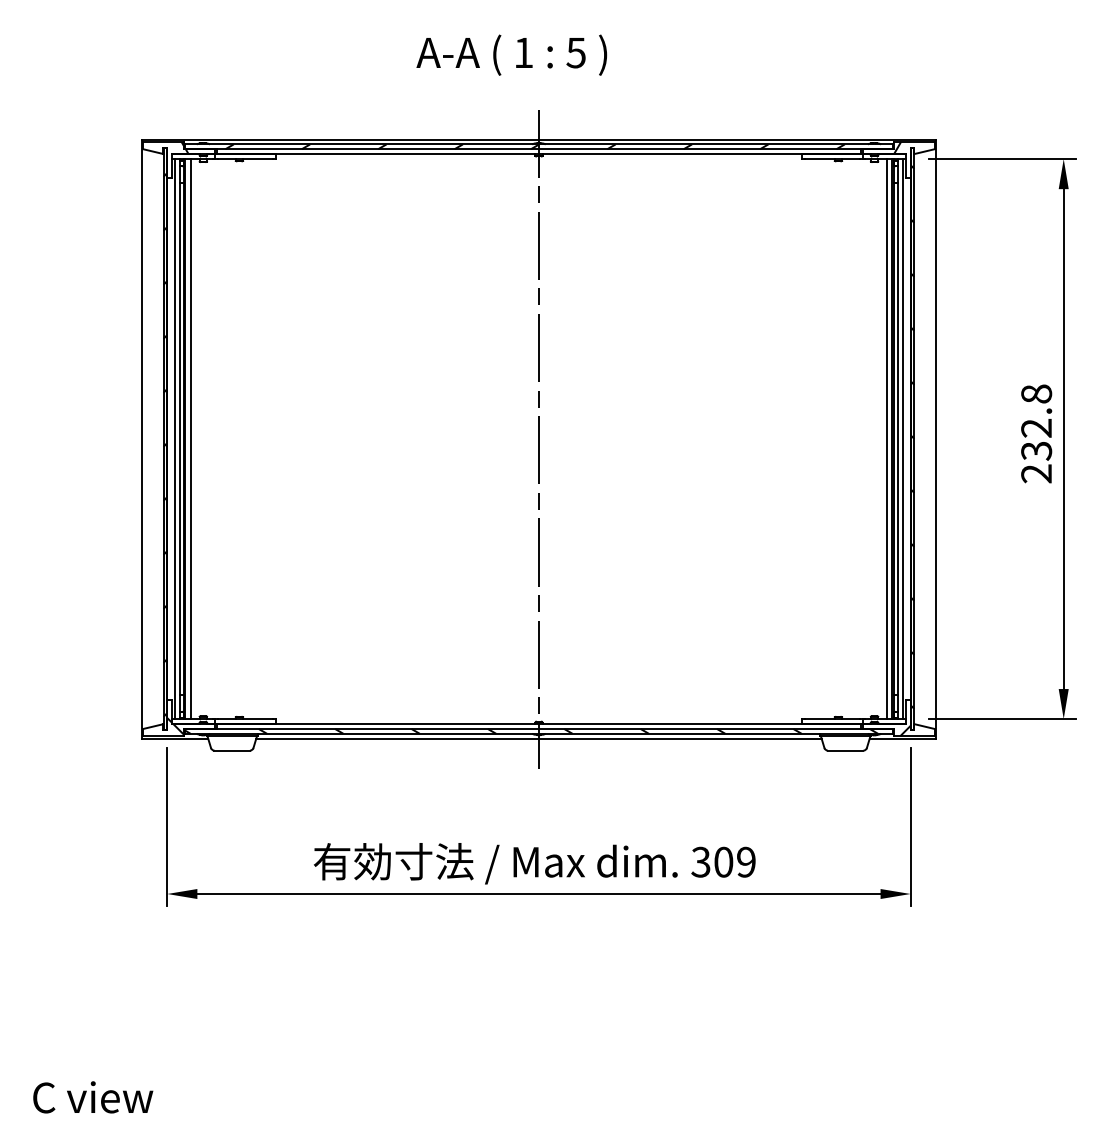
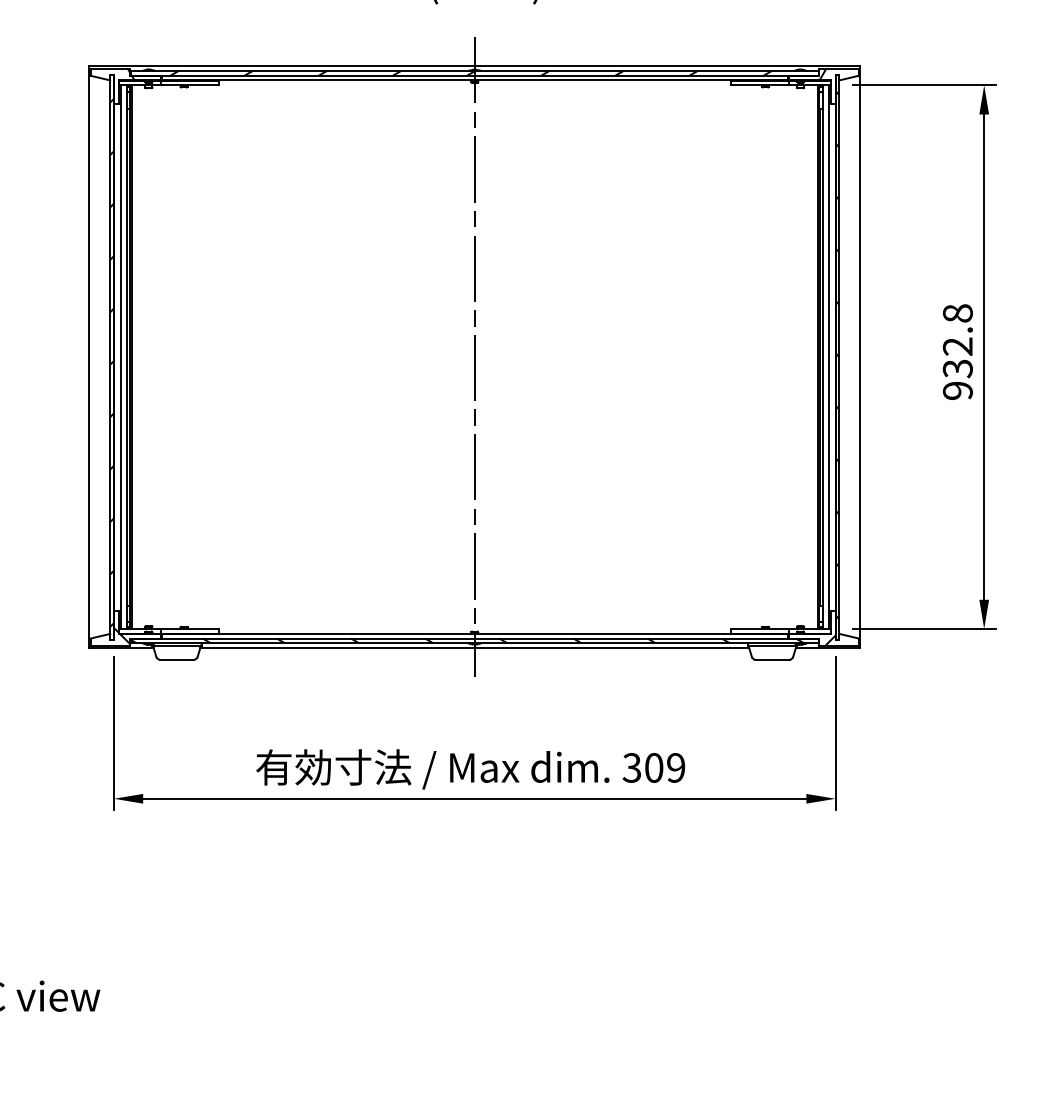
line: (191, 439) -> (137, 357), removed
line: (886, 439) -> (812, 357), removed
text: (1036, 473) -> (957, 390), 232.8 -> 932.8

